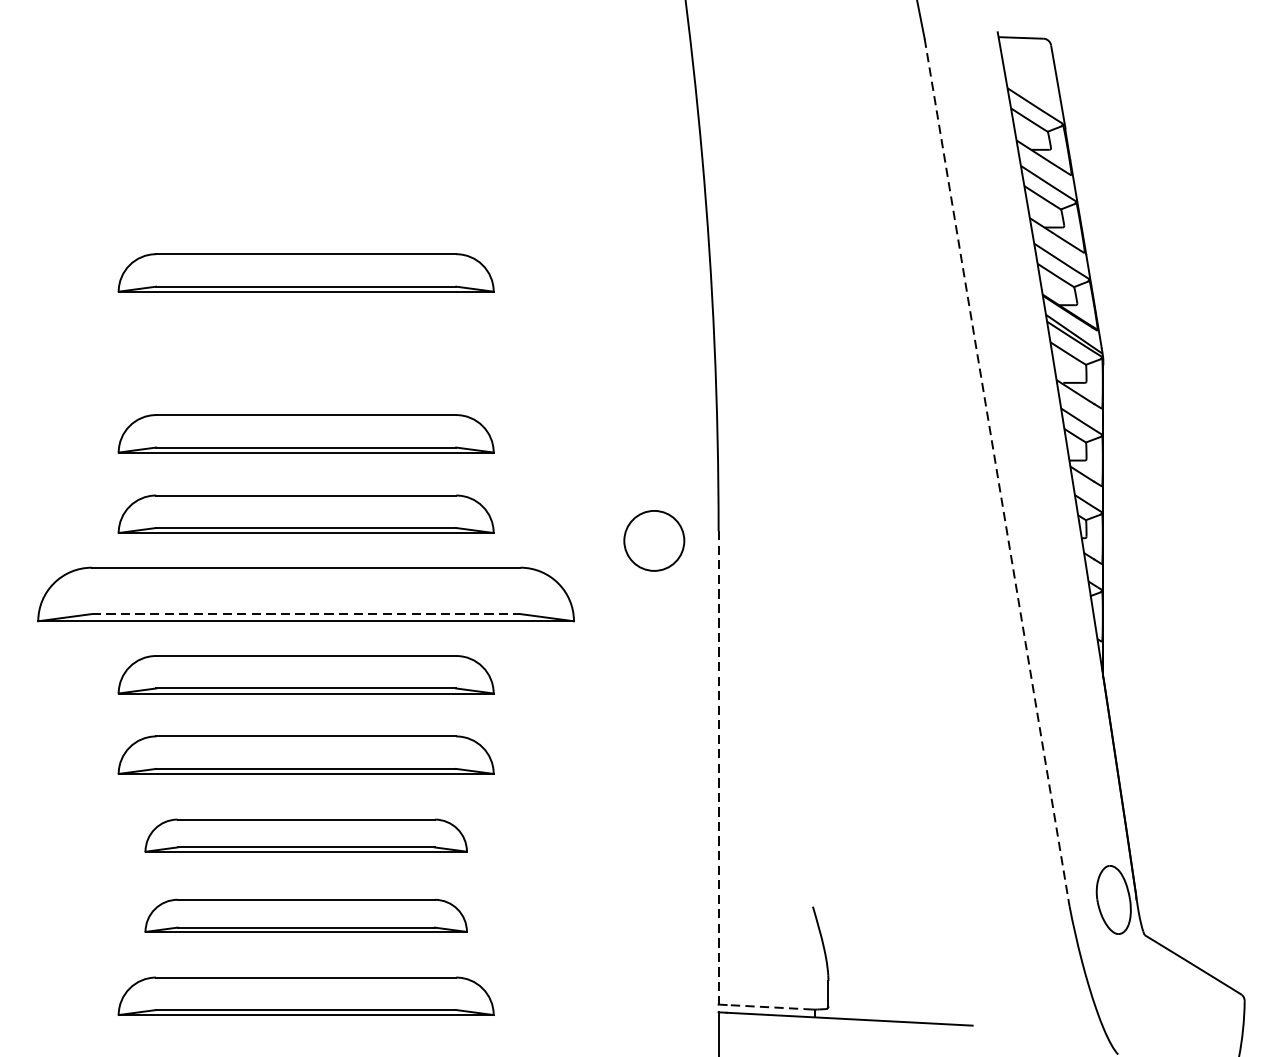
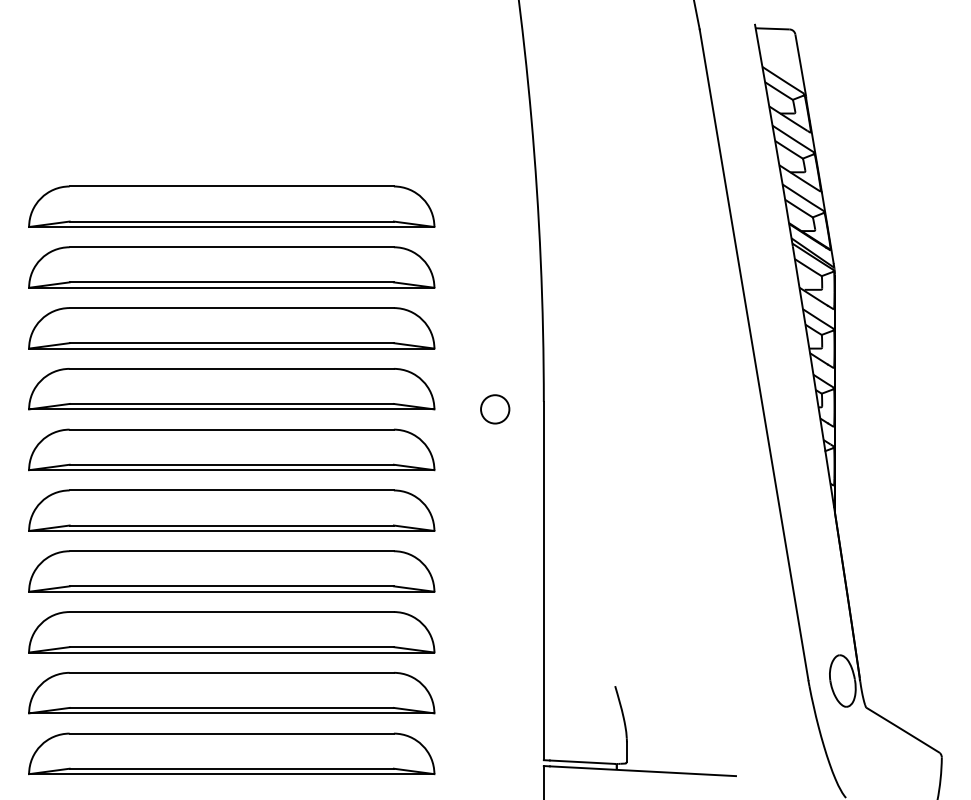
part: (305, 272) -> (231, 206), size x1.43
part: (305, 353) -> (231, 267), added
part: (305, 433) -> (231, 328), size x1.43
line: (997, 468) -> (754, 354), dashed -> solid
part: (305, 514) -> (231, 389), size x1.43
circle: (654, 541) -> (495, 409), size x0.62
line: (307, 613) -> (232, 464), dashed -> solid
part: (305, 674) -> (231, 510), size x1.43
part: (305, 755) -> (231, 571), size x1.43
line: (718, 768) -> (543, 581), dashed -> solid
part: (305, 835) -> (231, 632), size x1.67
part: (305, 915) -> (231, 692), size x1.67
part: (305, 995) -> (231, 753), size x1.43
line: (769, 1007) -> (582, 762), dashed -> solid

